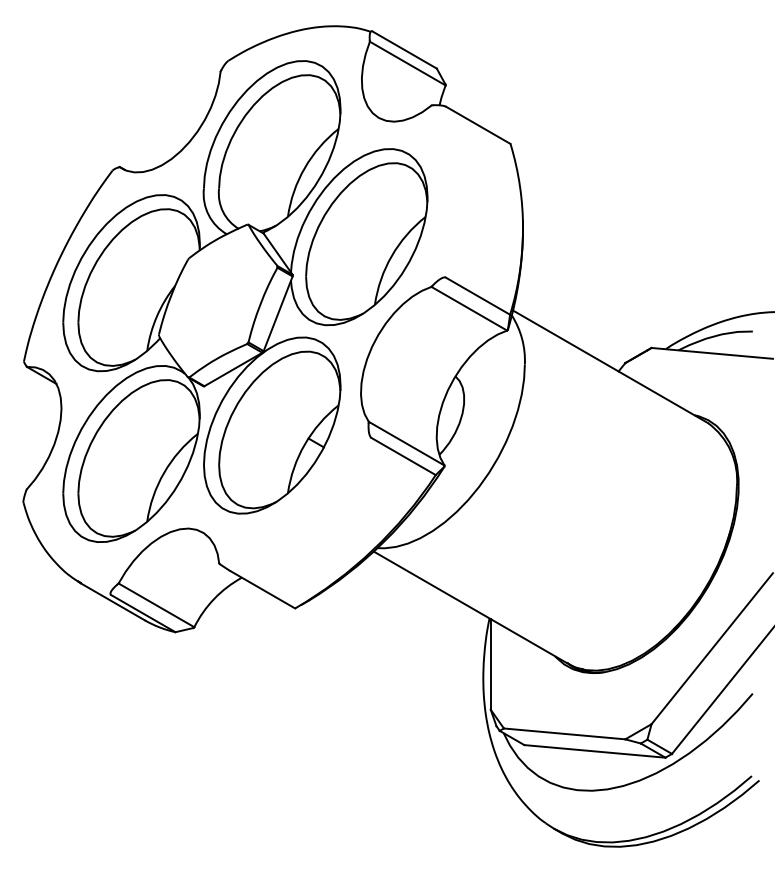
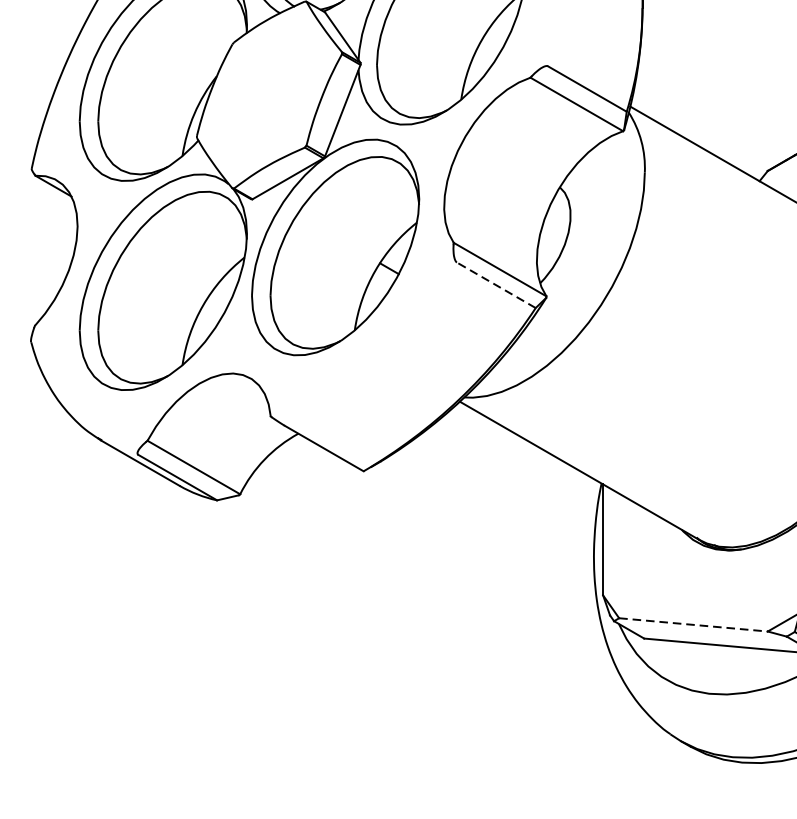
line: (403, 456) -> (496, 285), solid -> dashed
line: (564, 733) -> (693, 624), solid -> dashed

